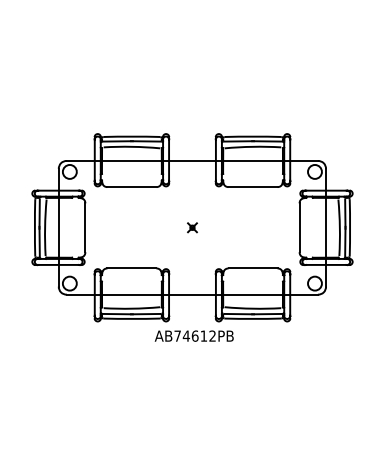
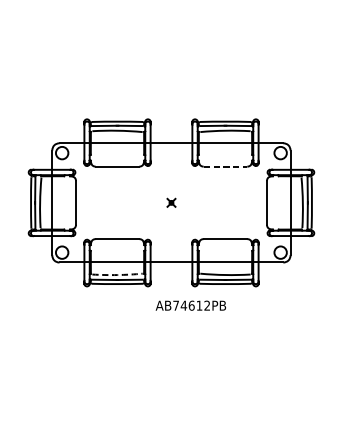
line: (253, 187) -> (225, 166), solid -> dashed
arc: (131, 308) -> (117, 274), solid -> dashed
text: (193, 335) -> (190, 305), moved

